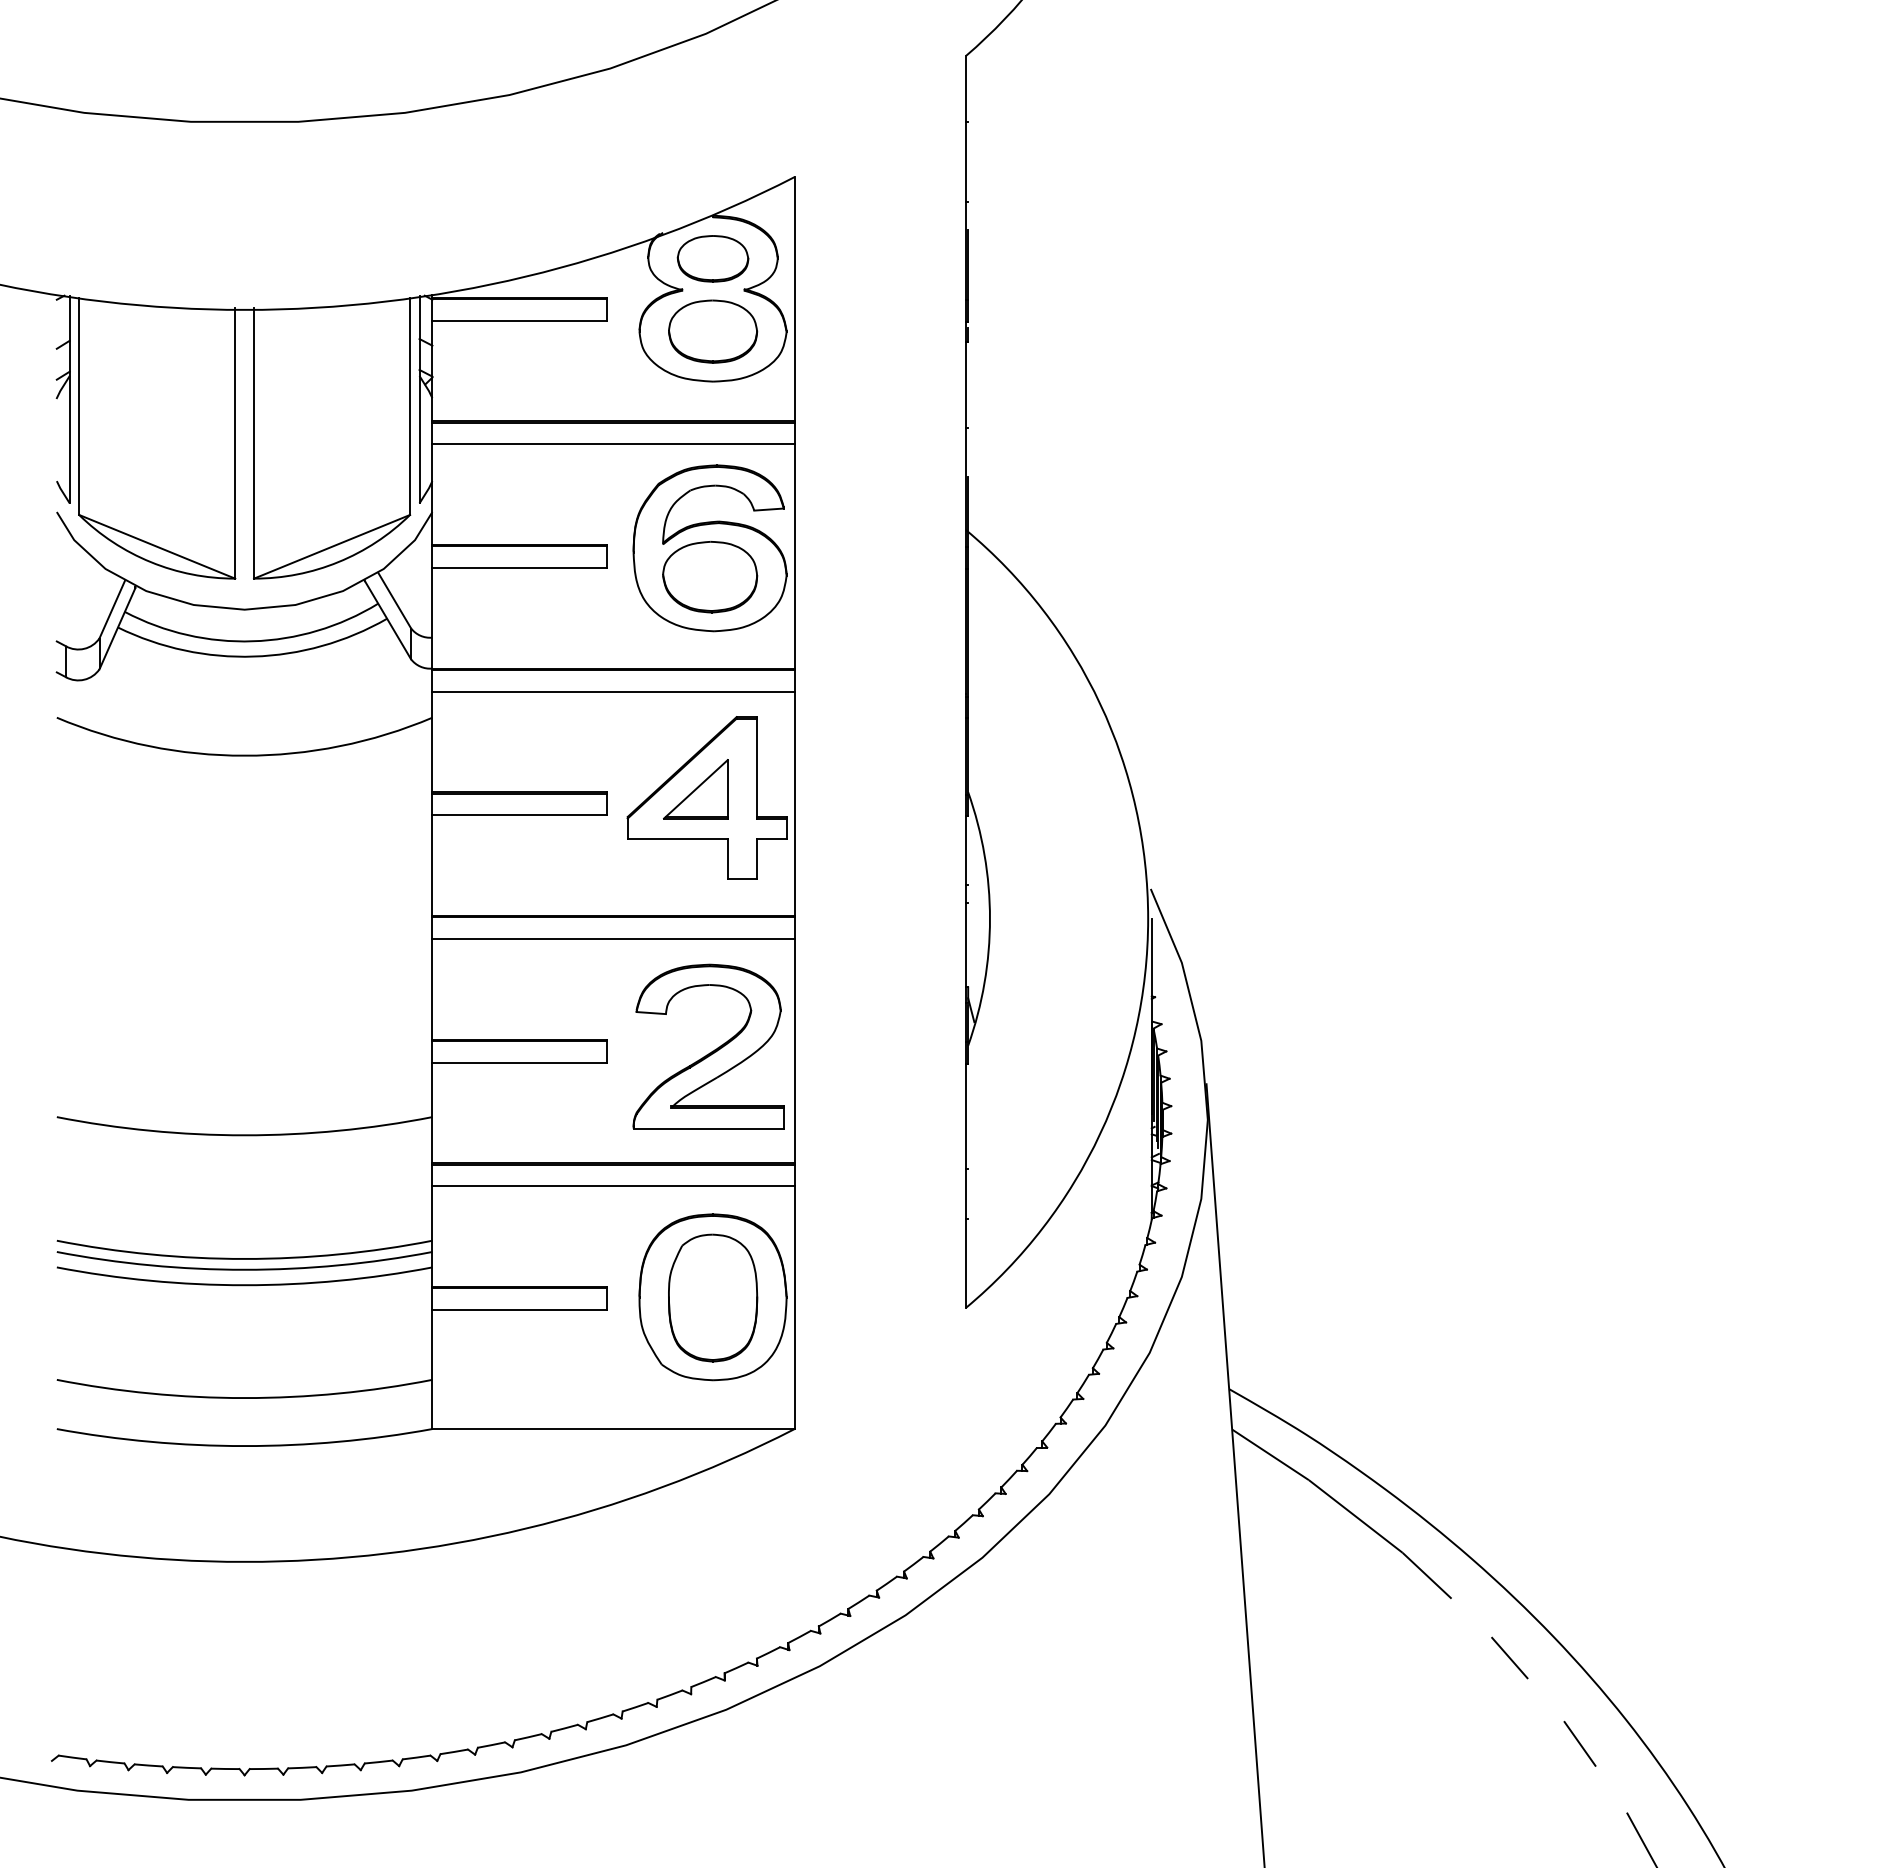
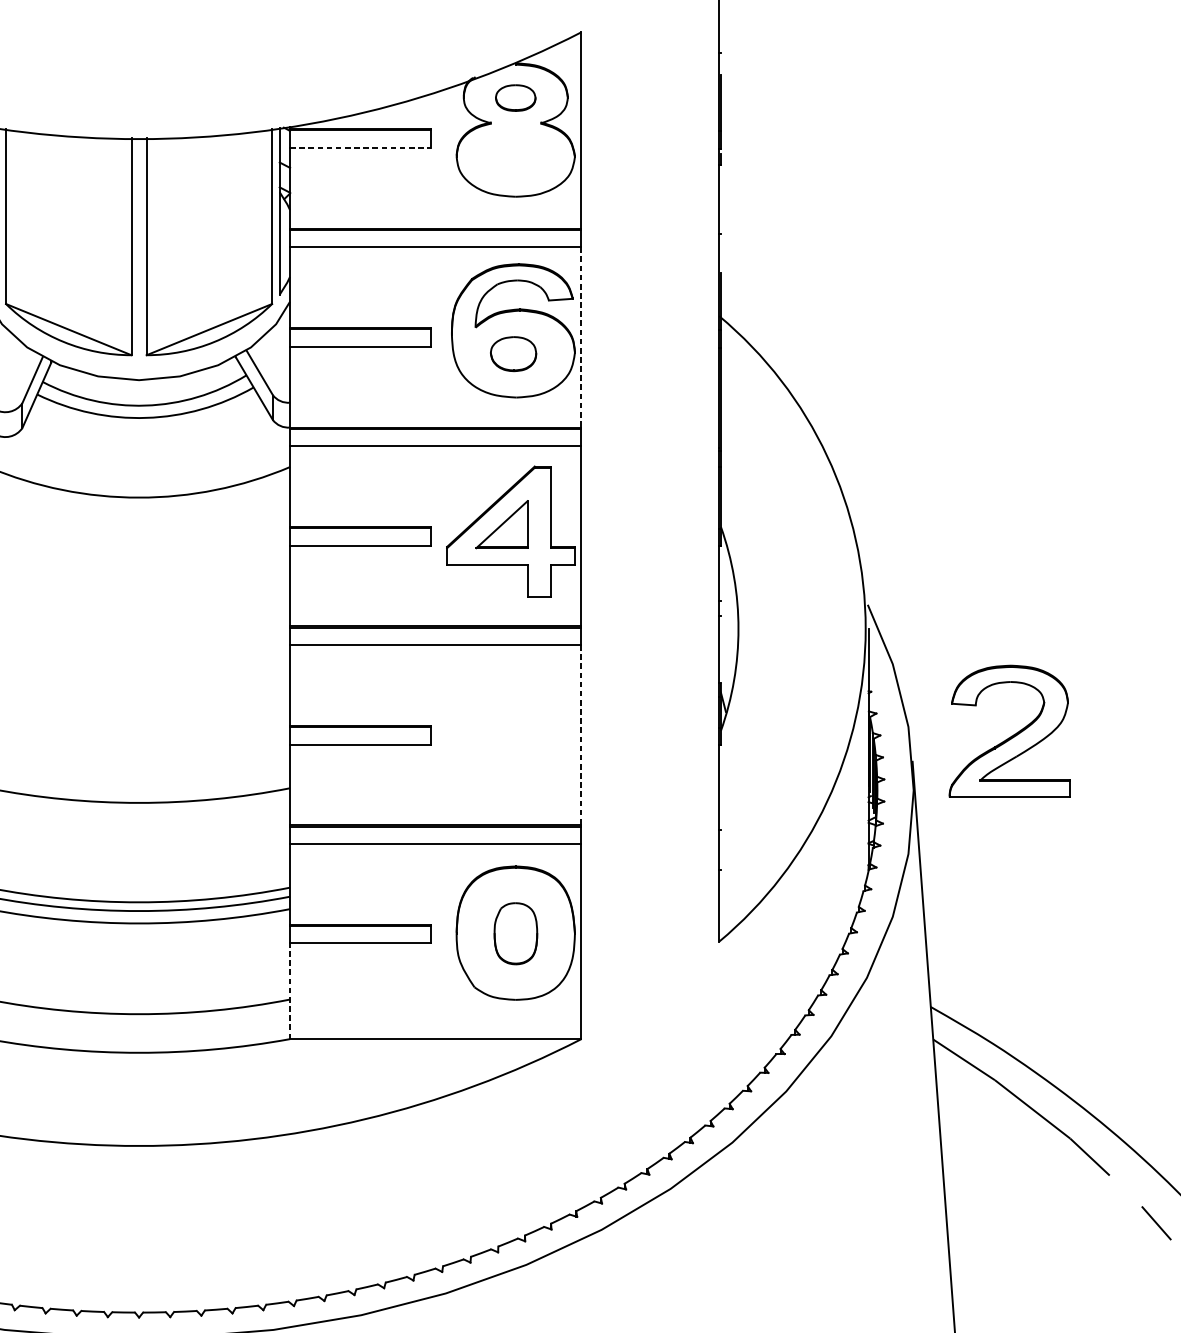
part: (712, 258) -> (515, 97), size x0.7
line: (520, 320) -> (360, 147), solid -> dashed
part: (713, 331) -> (516, 156), removed
line: (794, 557) -> (581, 338), solid -> dashed
part: (710, 577) -> (513, 354), size x0.6
part: (708, 1046) -> (1009, 731), moved
line: (794, 1051) -> (581, 735), solid -> dashed
part: (713, 1297) -> (516, 933), size x0.6
line: (432, 1369) -> (290, 991), solid -> dashed

